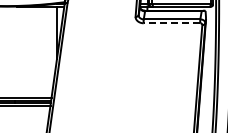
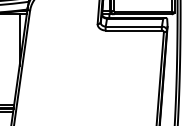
line: (171, 23) -> (133, 30), dashed -> solid

